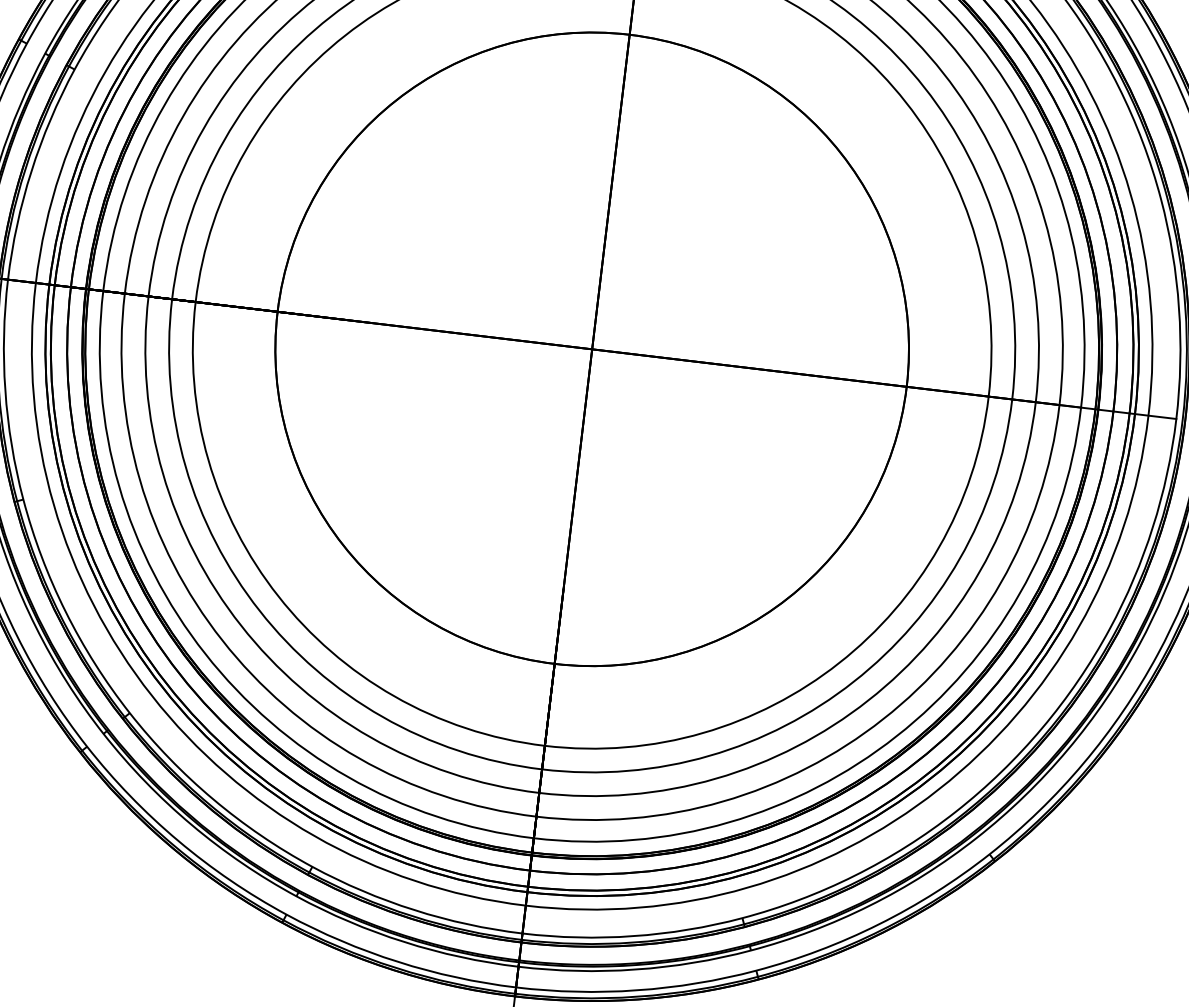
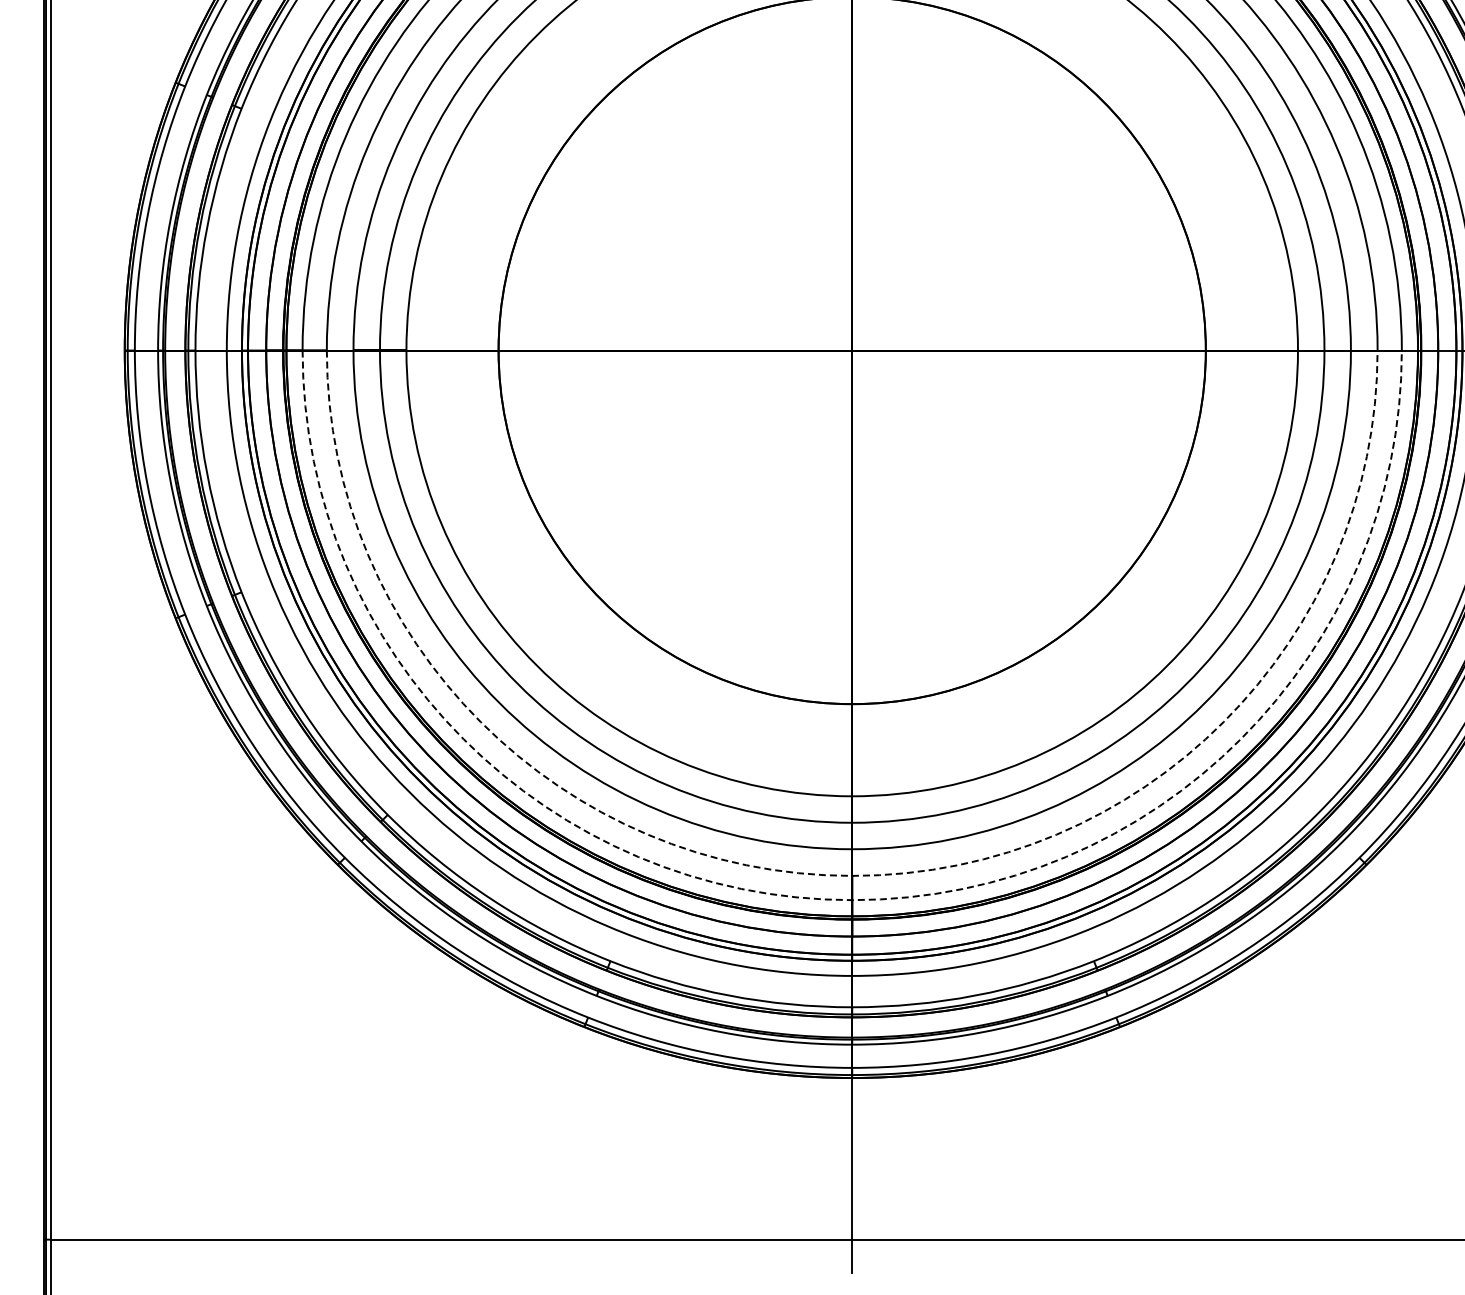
arc: (536, 816) -> (852, 875), solid -> dashed
arc: (534, 838) -> (852, 900), solid -> dashed

